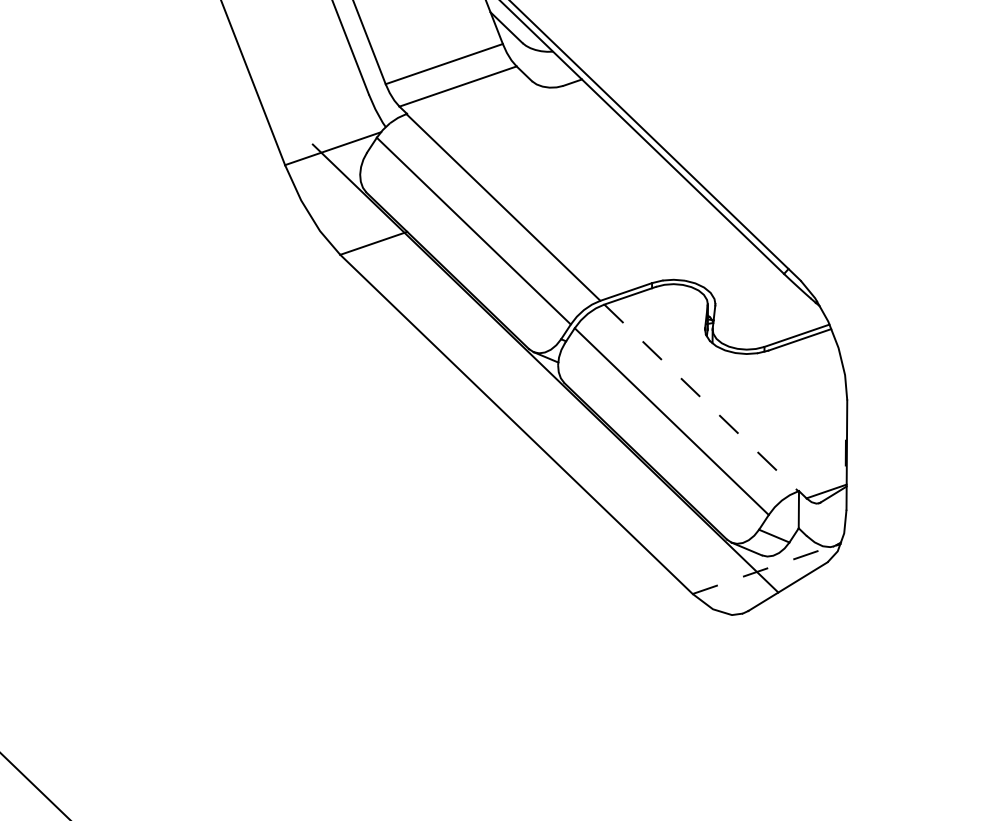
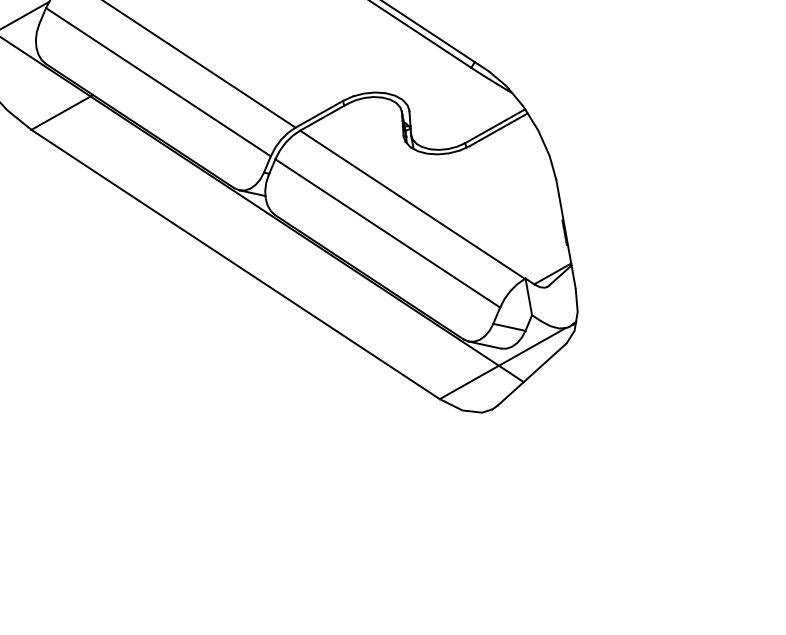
line: (701, 397) -> (412, 204), dashed -> solid
line: (761, 570) -> (503, 363), dashed -> solid

